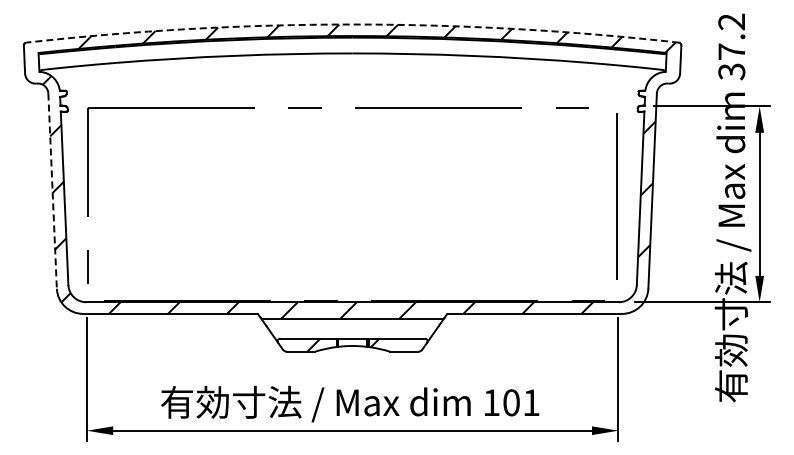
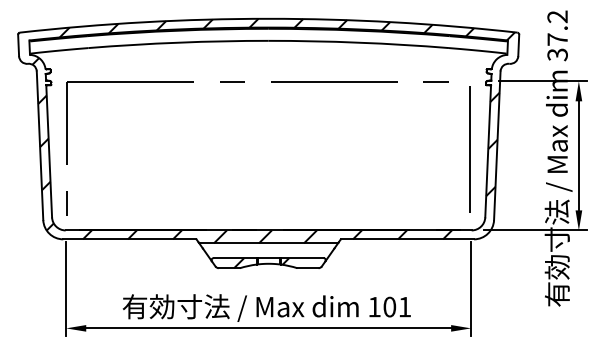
arc: (352, 24) -> (268, 18), dashed -> solid
line: (52, 191) -> (39, 146), dashed -> solid

